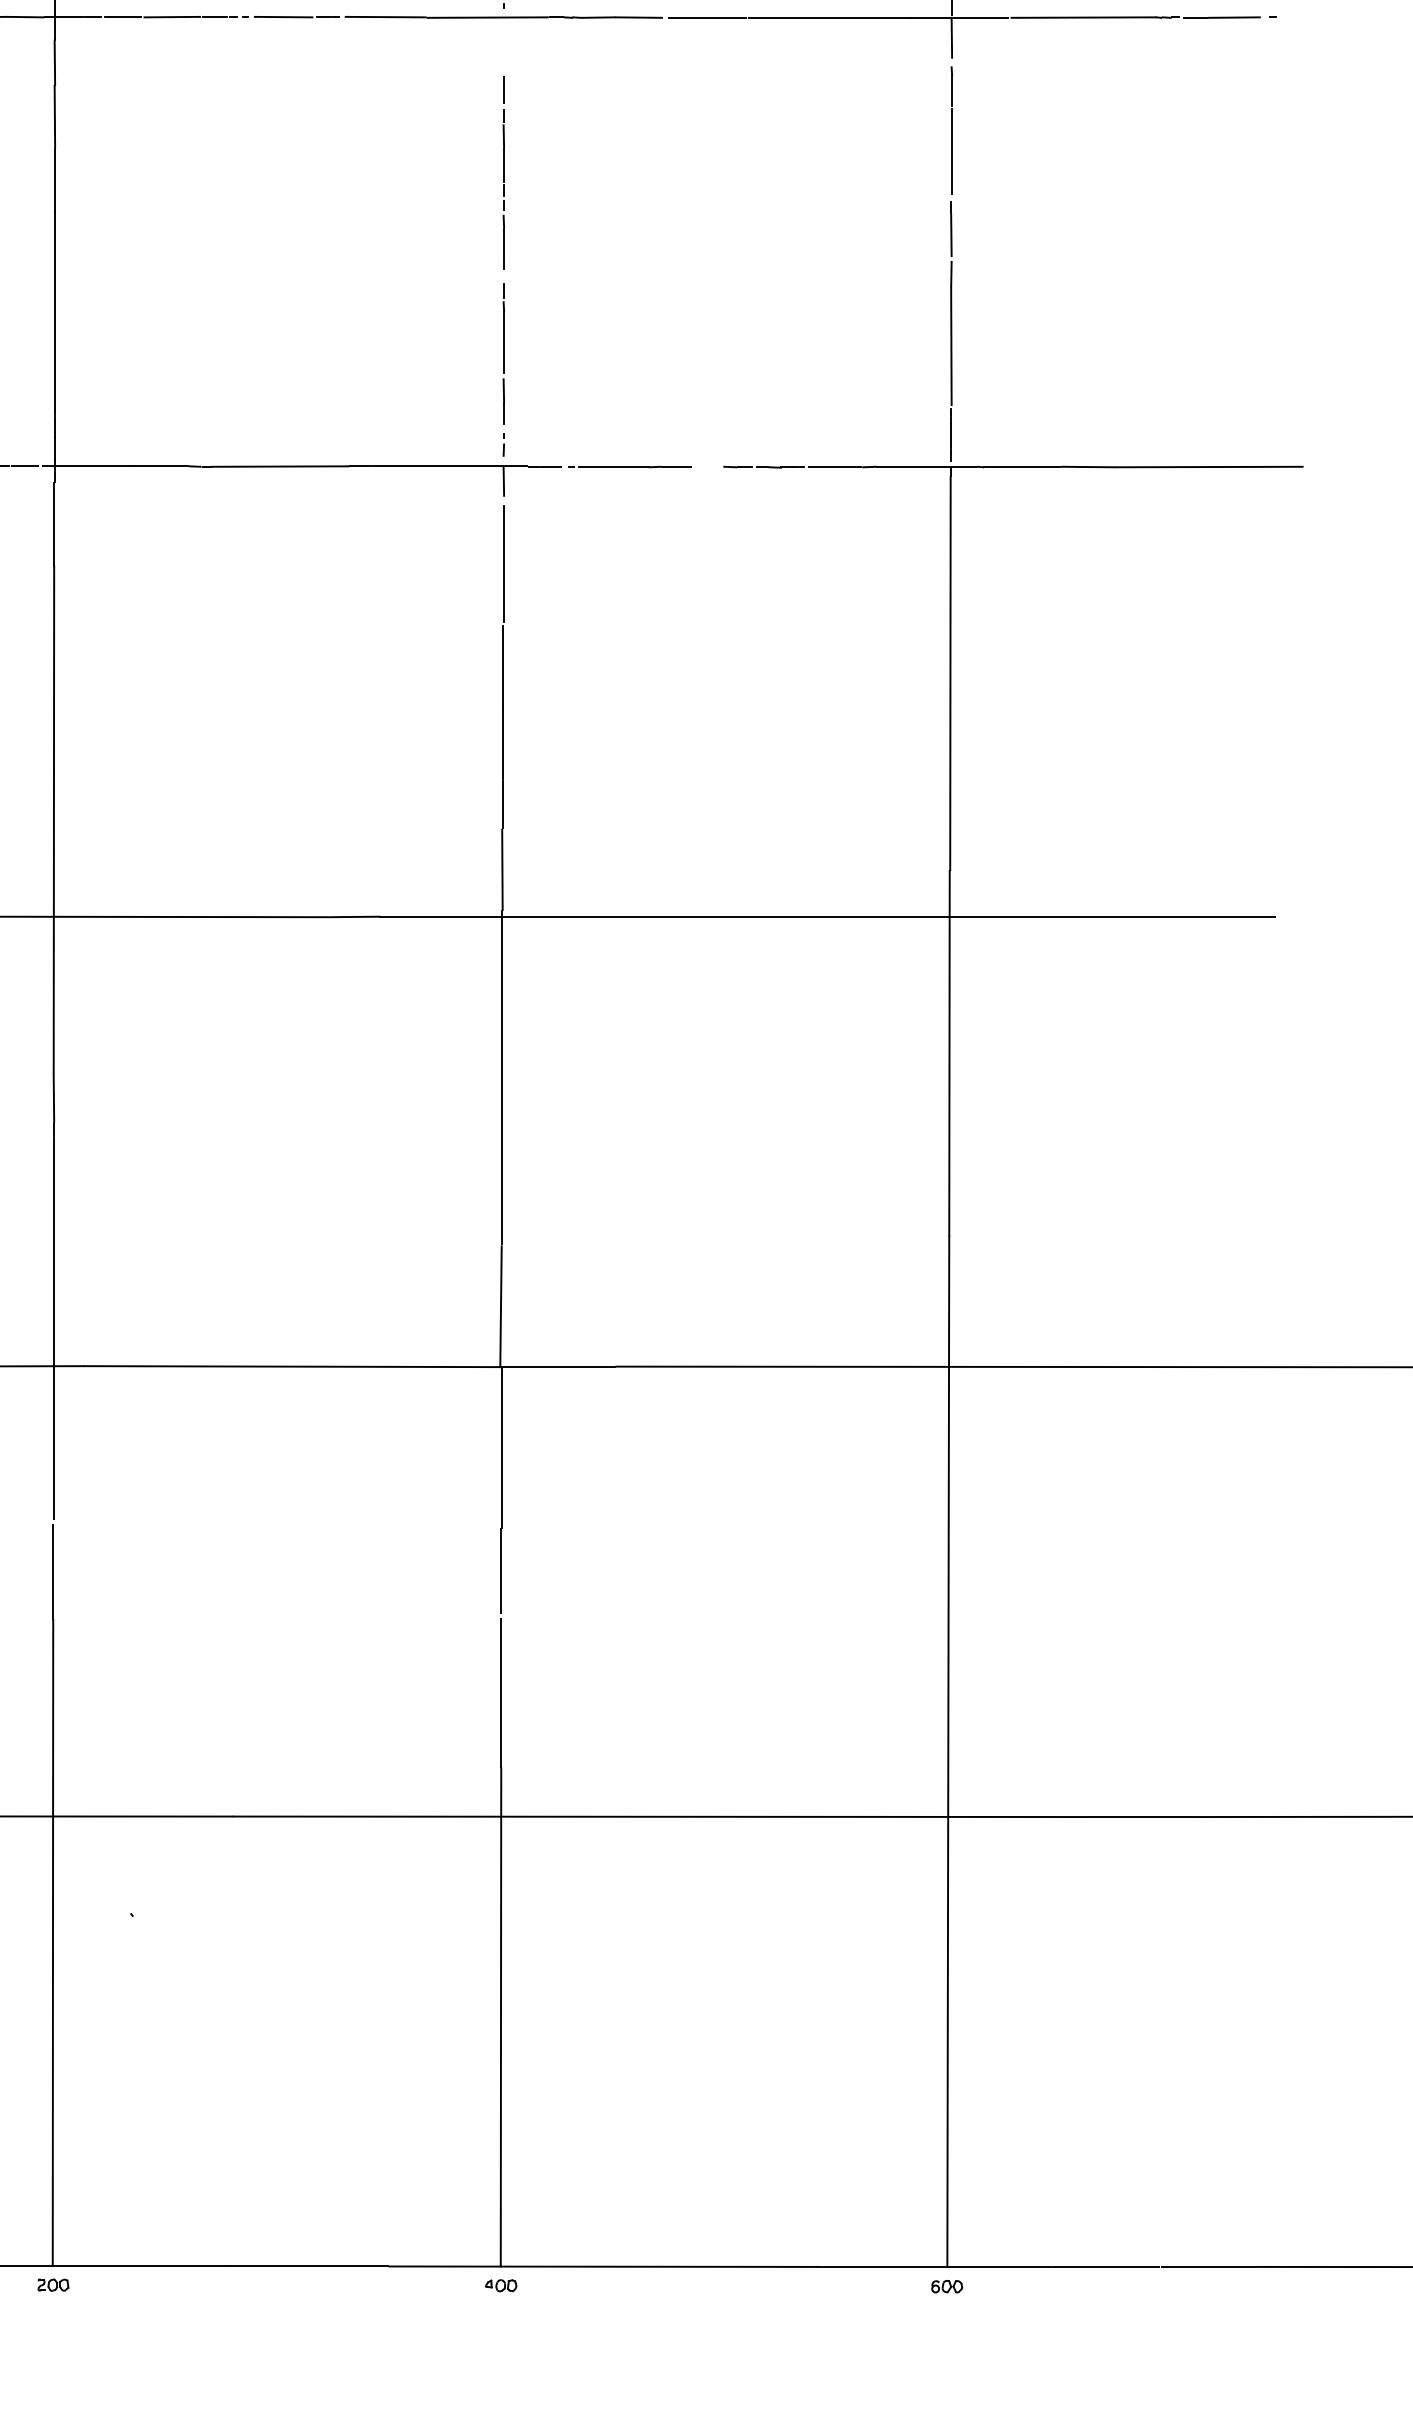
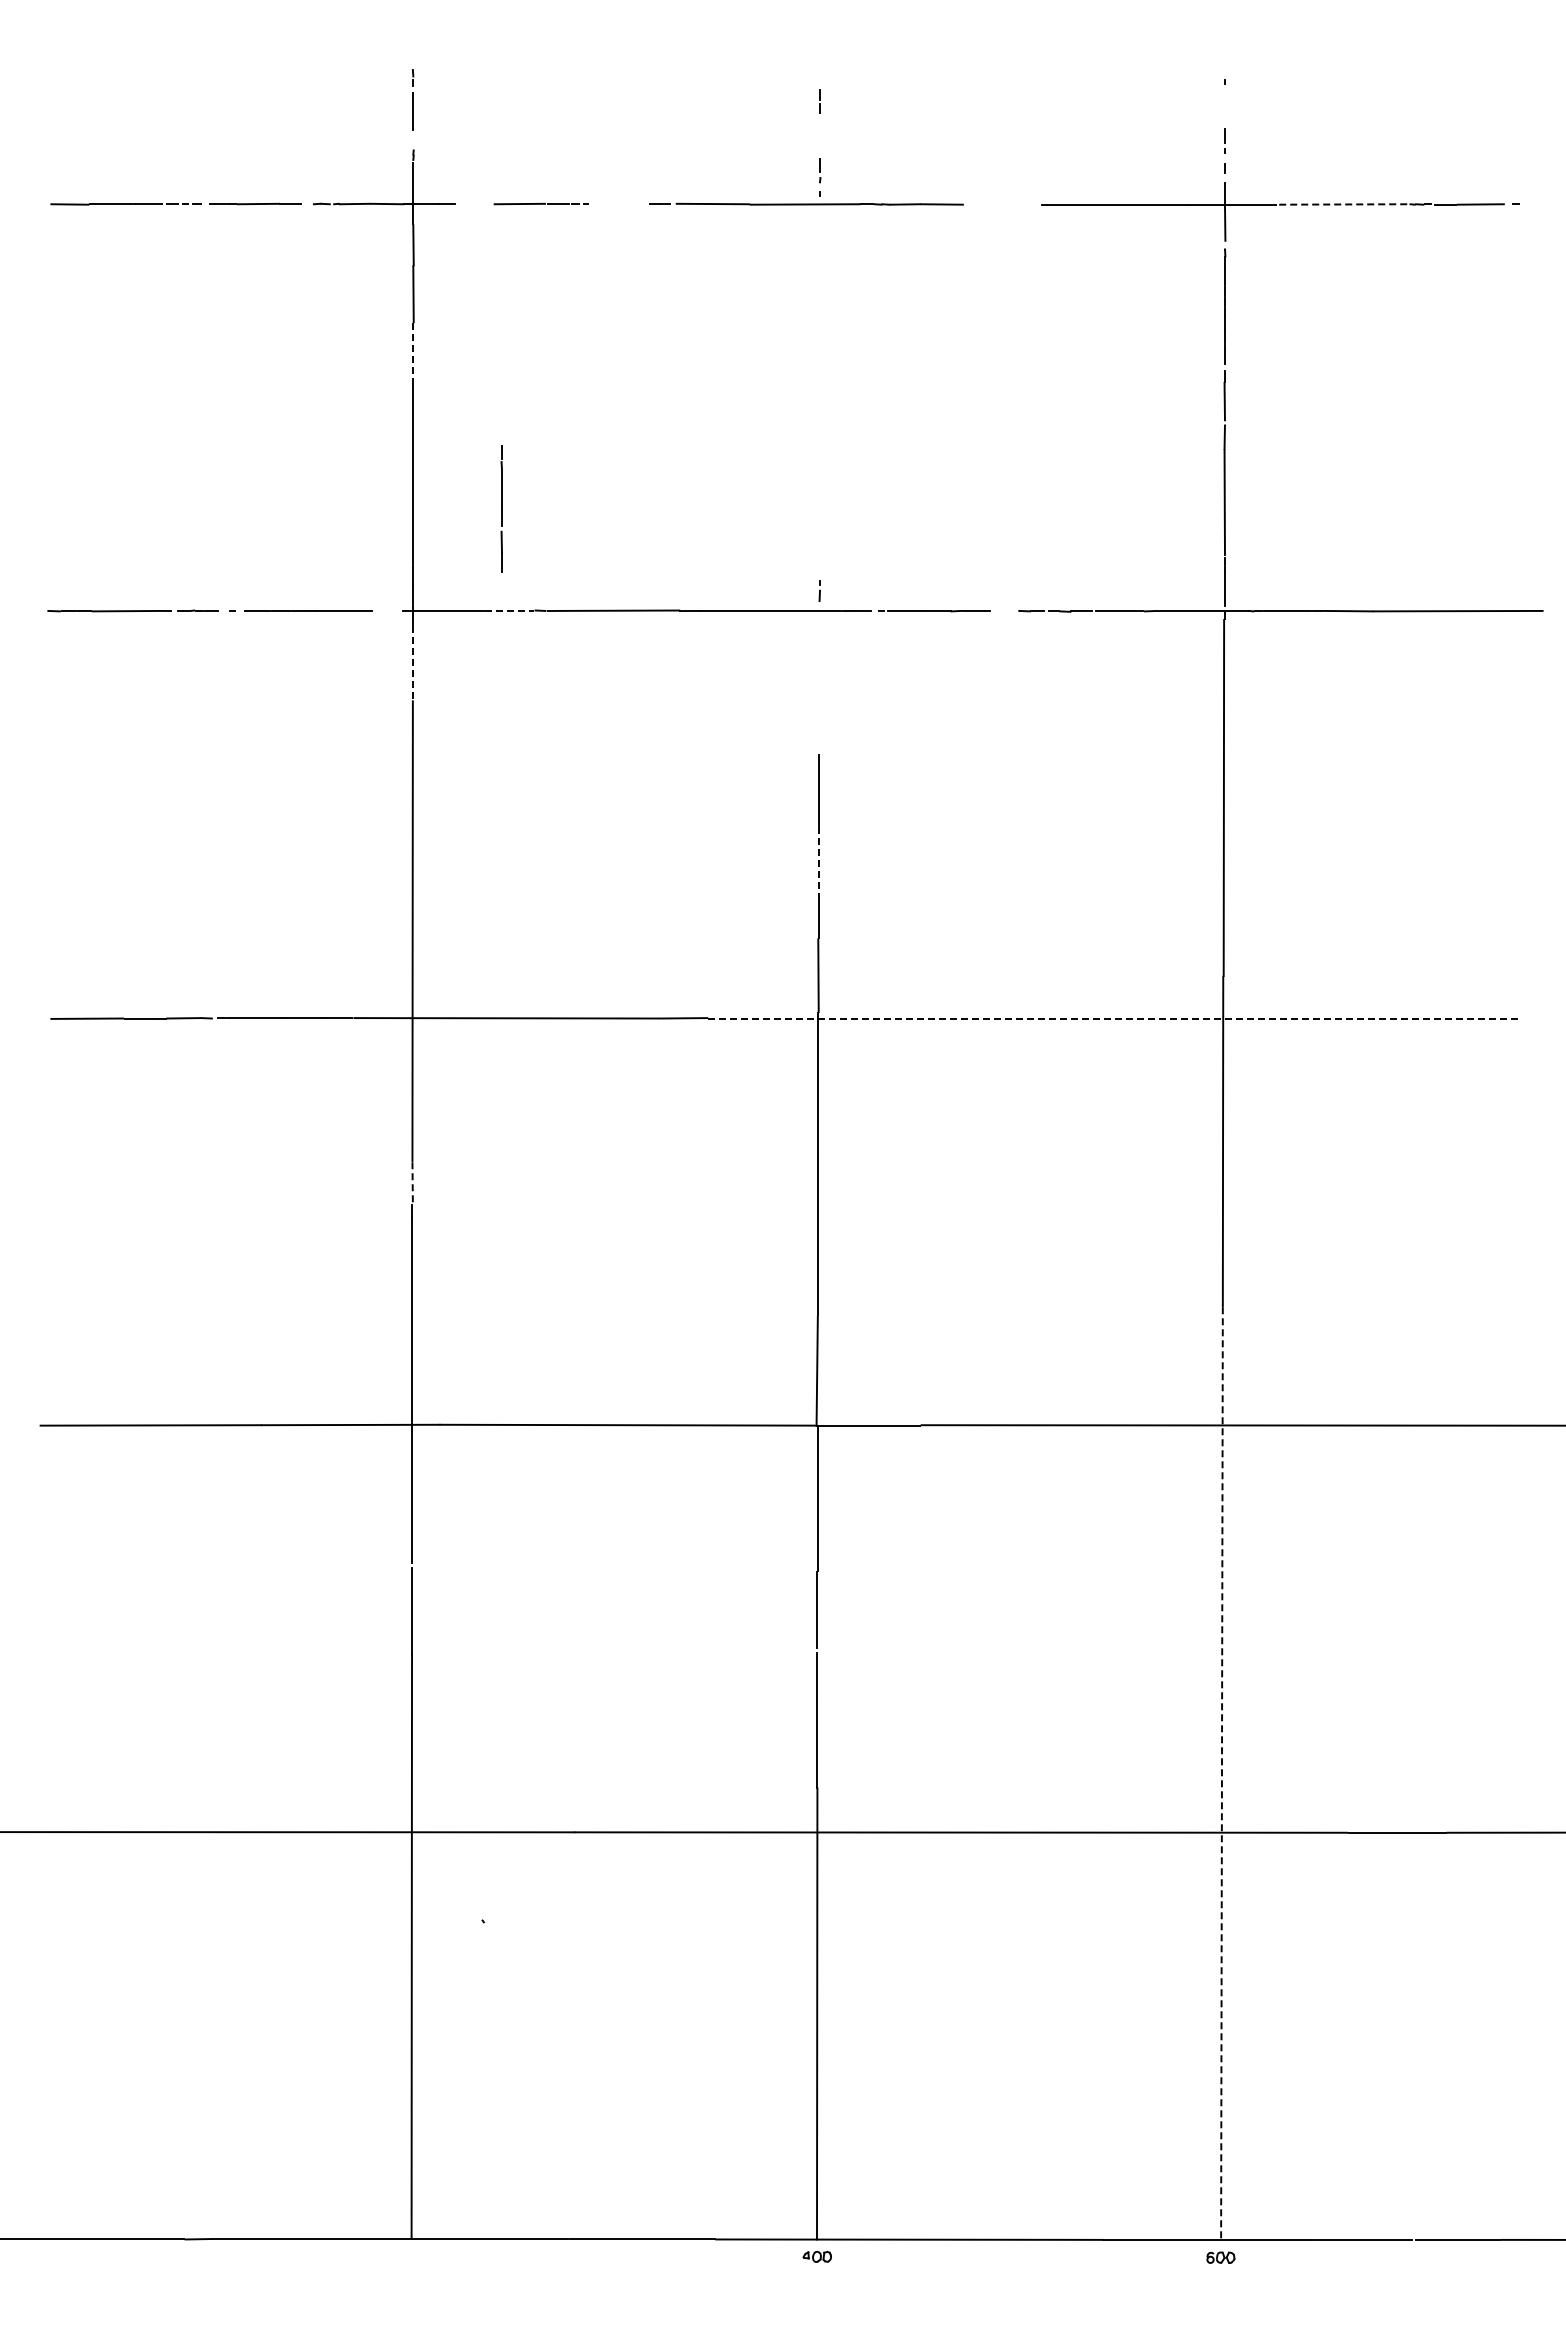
line: (122, 16) -> (474, 203), removed
line: (283, 16) -> (620, 203), removed
line: (706, 17) -> (1003, 204), removed
line: (1083, 17) -> (1344, 204), solid -> dashed
line: (503, 172) -> (819, 344), removed
line: (54, 180) -> (413, 351), solid -> dashed
line: (503, 353) -> (501, 508), moved
line: (25, 466) -> (386, 610), removed
line: (160, 466) -> (509, 610), solid -> dashed
line: (503, 481) -> (819, 624), removed
line: (53, 524) -> (412, 663), solid -> dashed
line: (503, 563) -> (819, 698), removed
line: (503, 743) -> (819, 861), solid -> dashed
line: (827, 917) -> (1112, 1018), solid -> dashed
line: (53, 1098) -> (412, 1182), solid -> dashed
line: (947, 1752) -> (1221, 1774), solid -> dashed
part: (52, 2285) -> (411, 2256), removed

